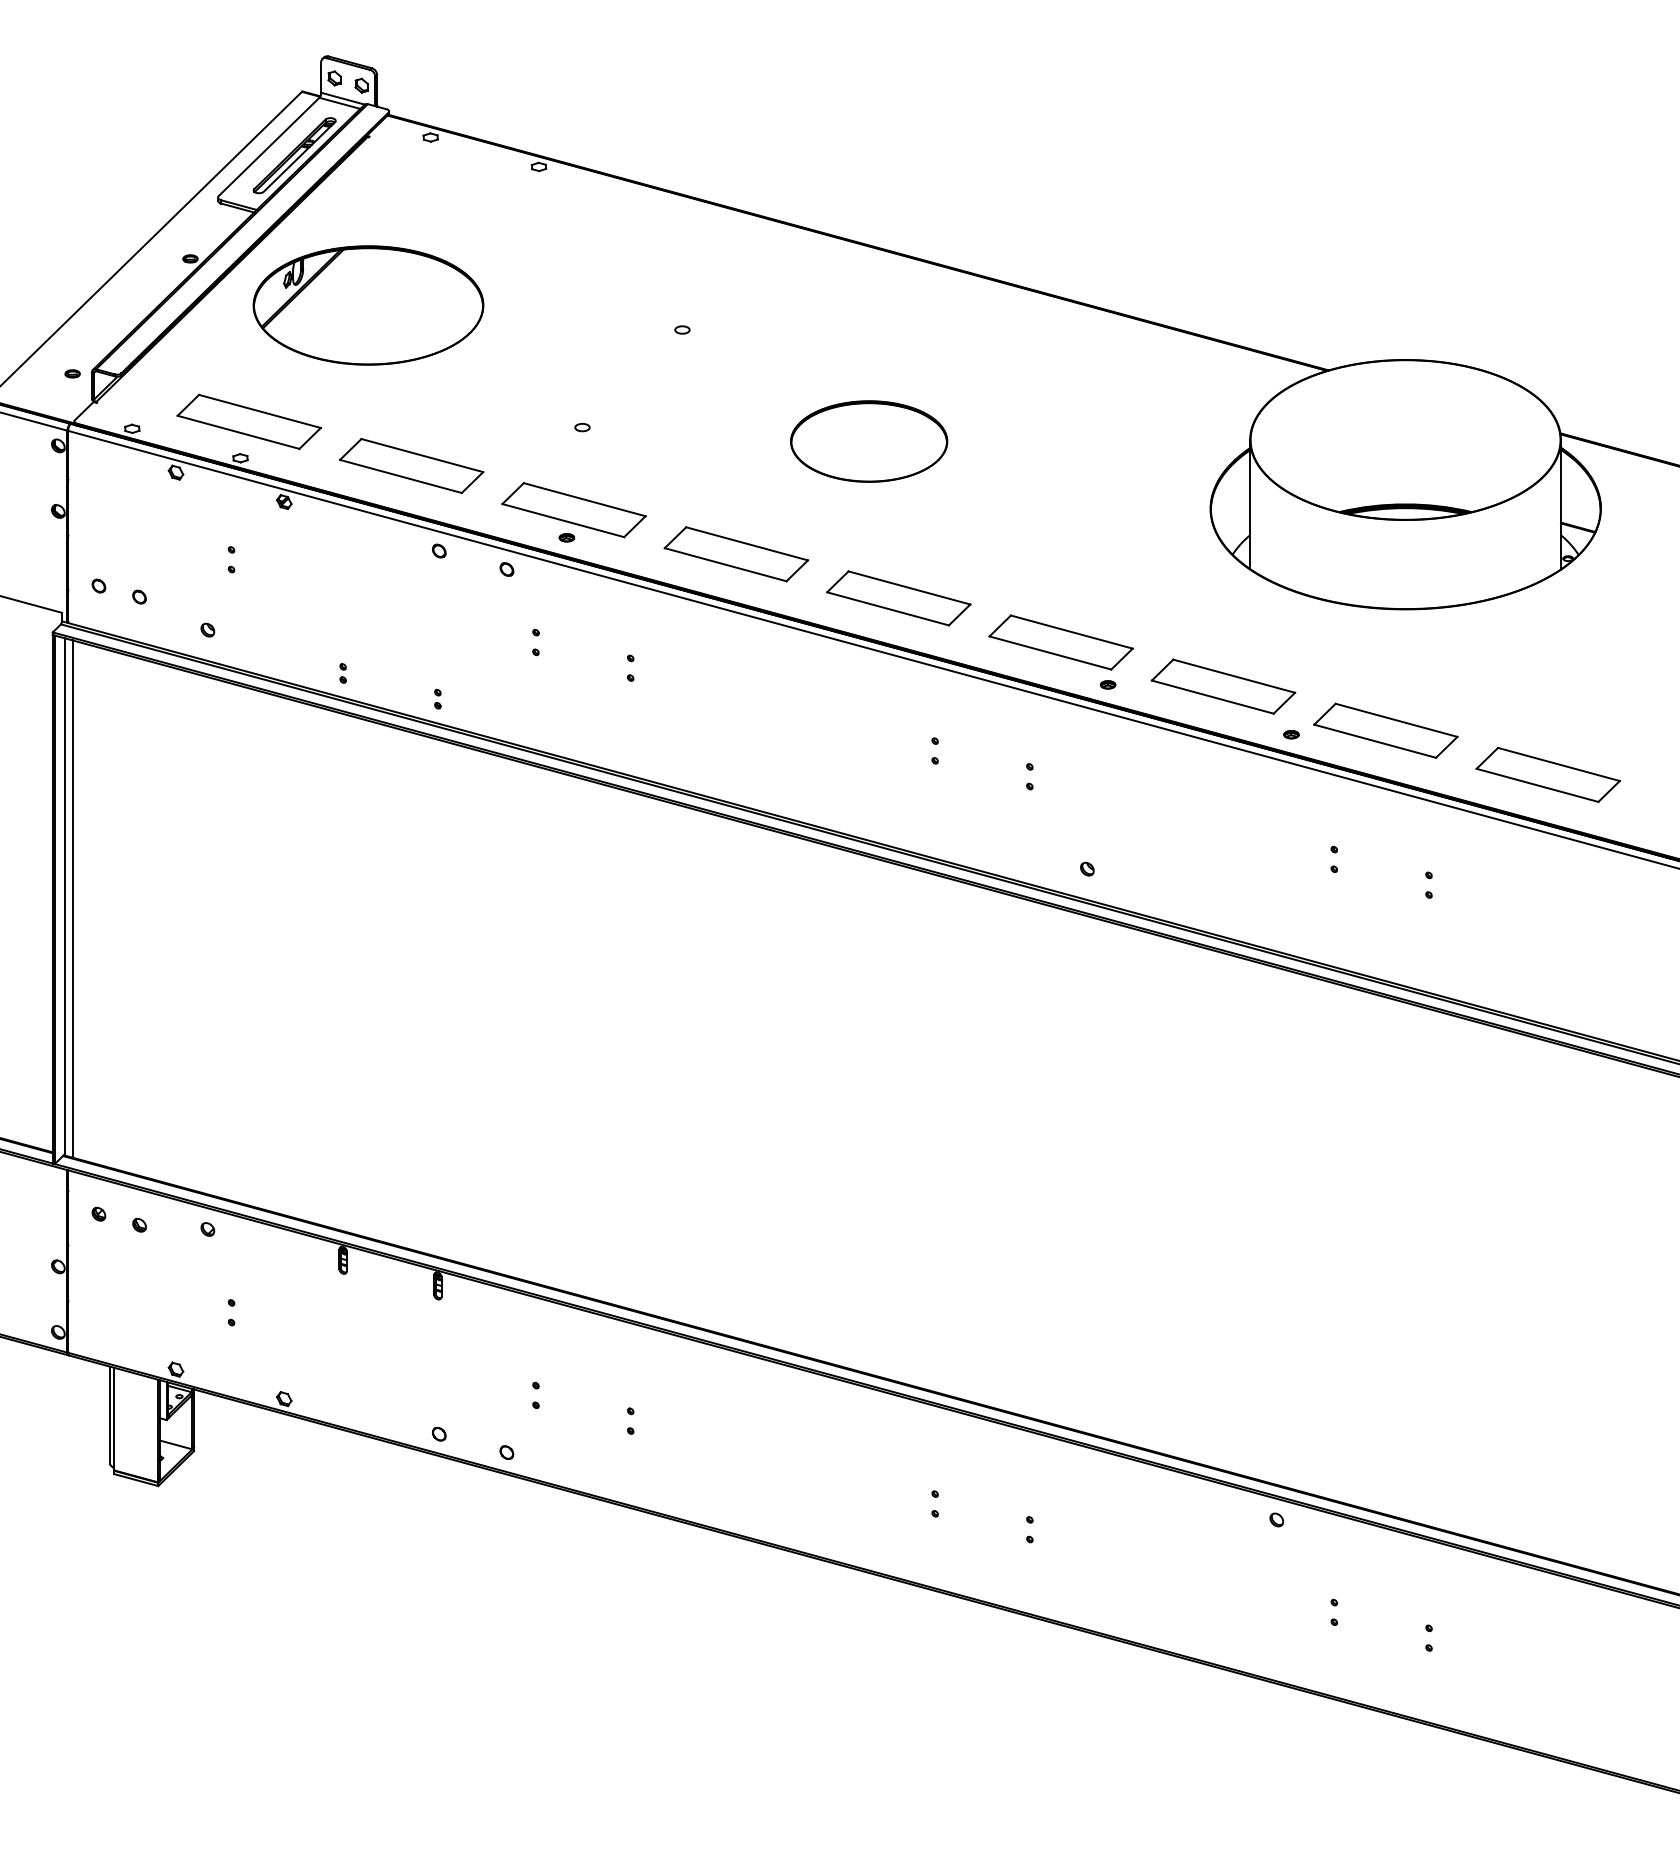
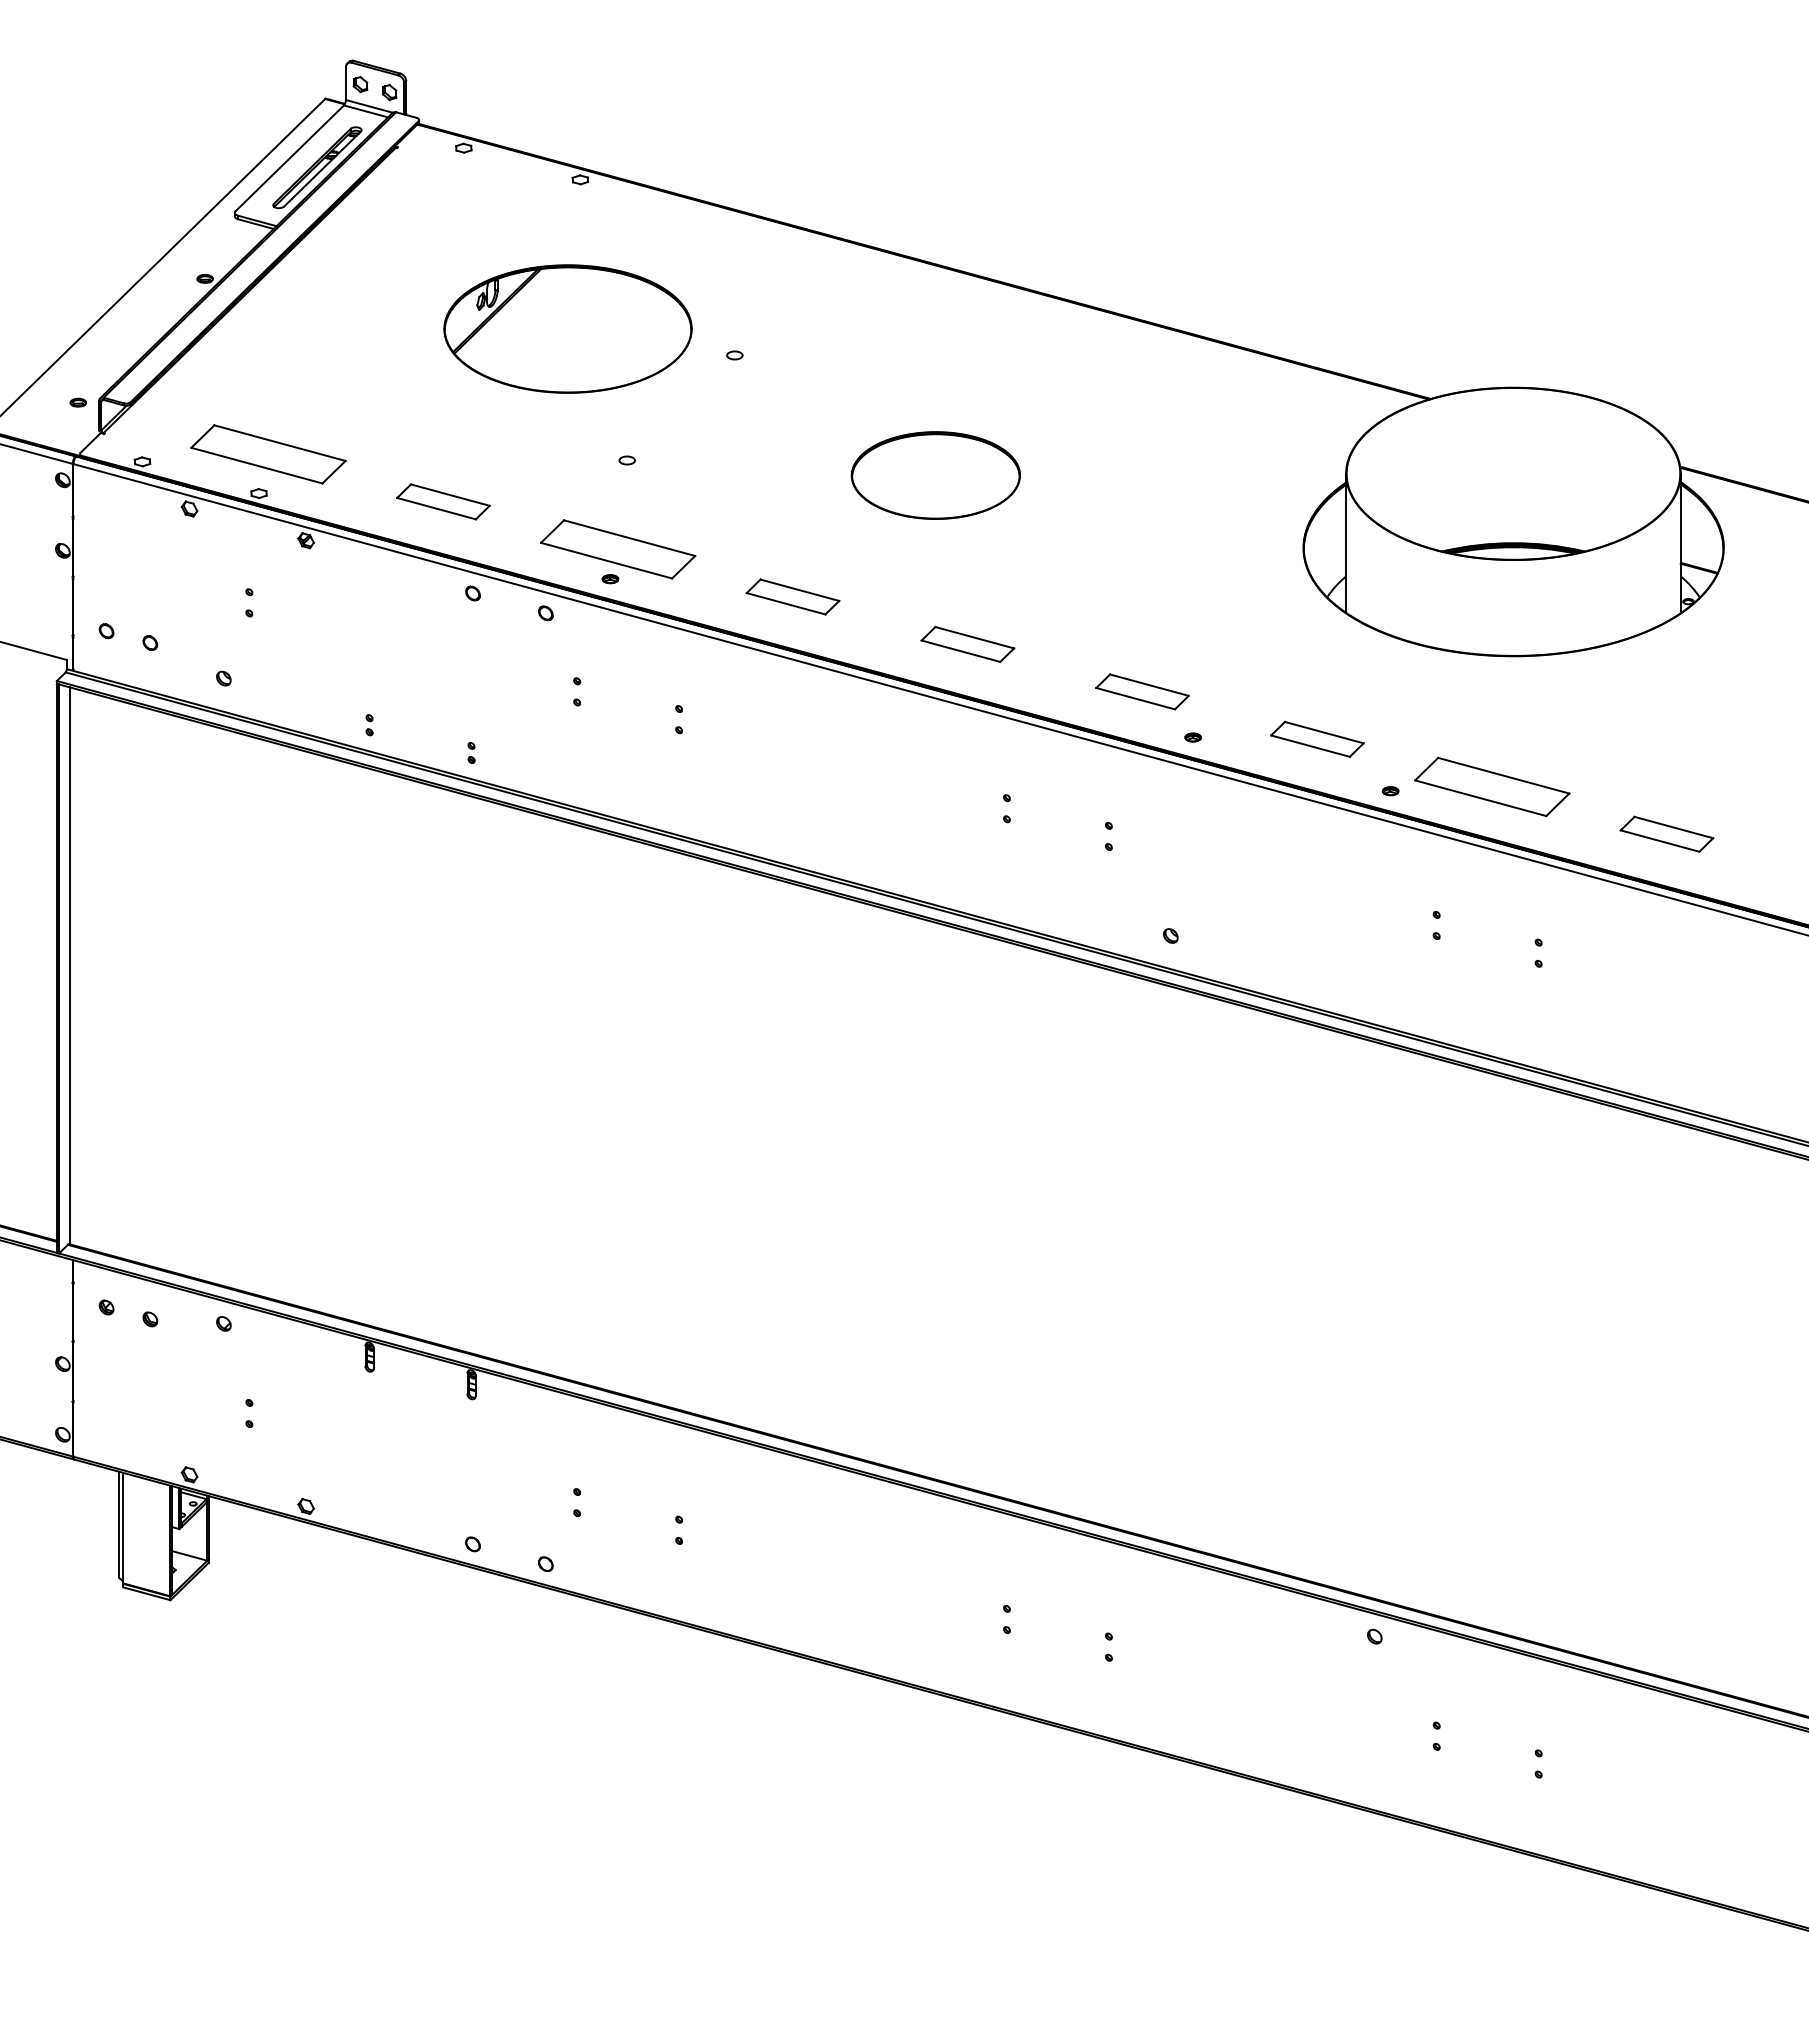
part: (368, 305) -> (568, 329), moved
part: (411, 465) -> (443, 501), size x0.6
part: (736, 554) -> (793, 597), size x0.6
part: (898, 598) -> (967, 644), size x0.6
part: (1060, 642) -> (1141, 691), size x0.6
part: (1223, 686) -> (1317, 739), size x0.6
part: (1547, 774) -> (1666, 834), size x0.6
line: (72, 898) -> (78, 967), removed

